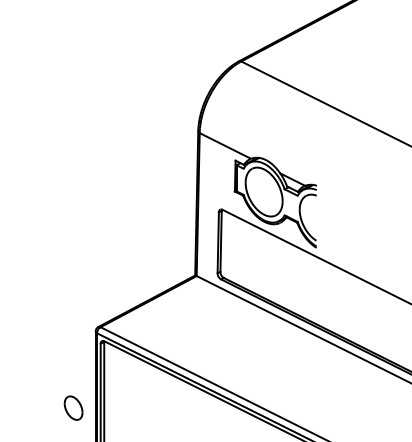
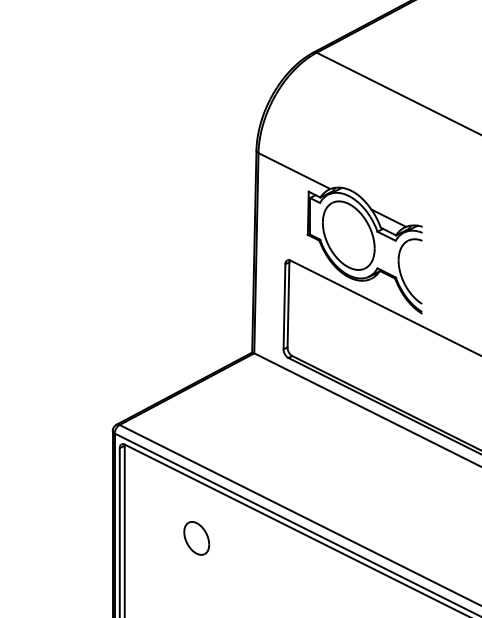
part: (73, 407) -> (196, 537), moved

